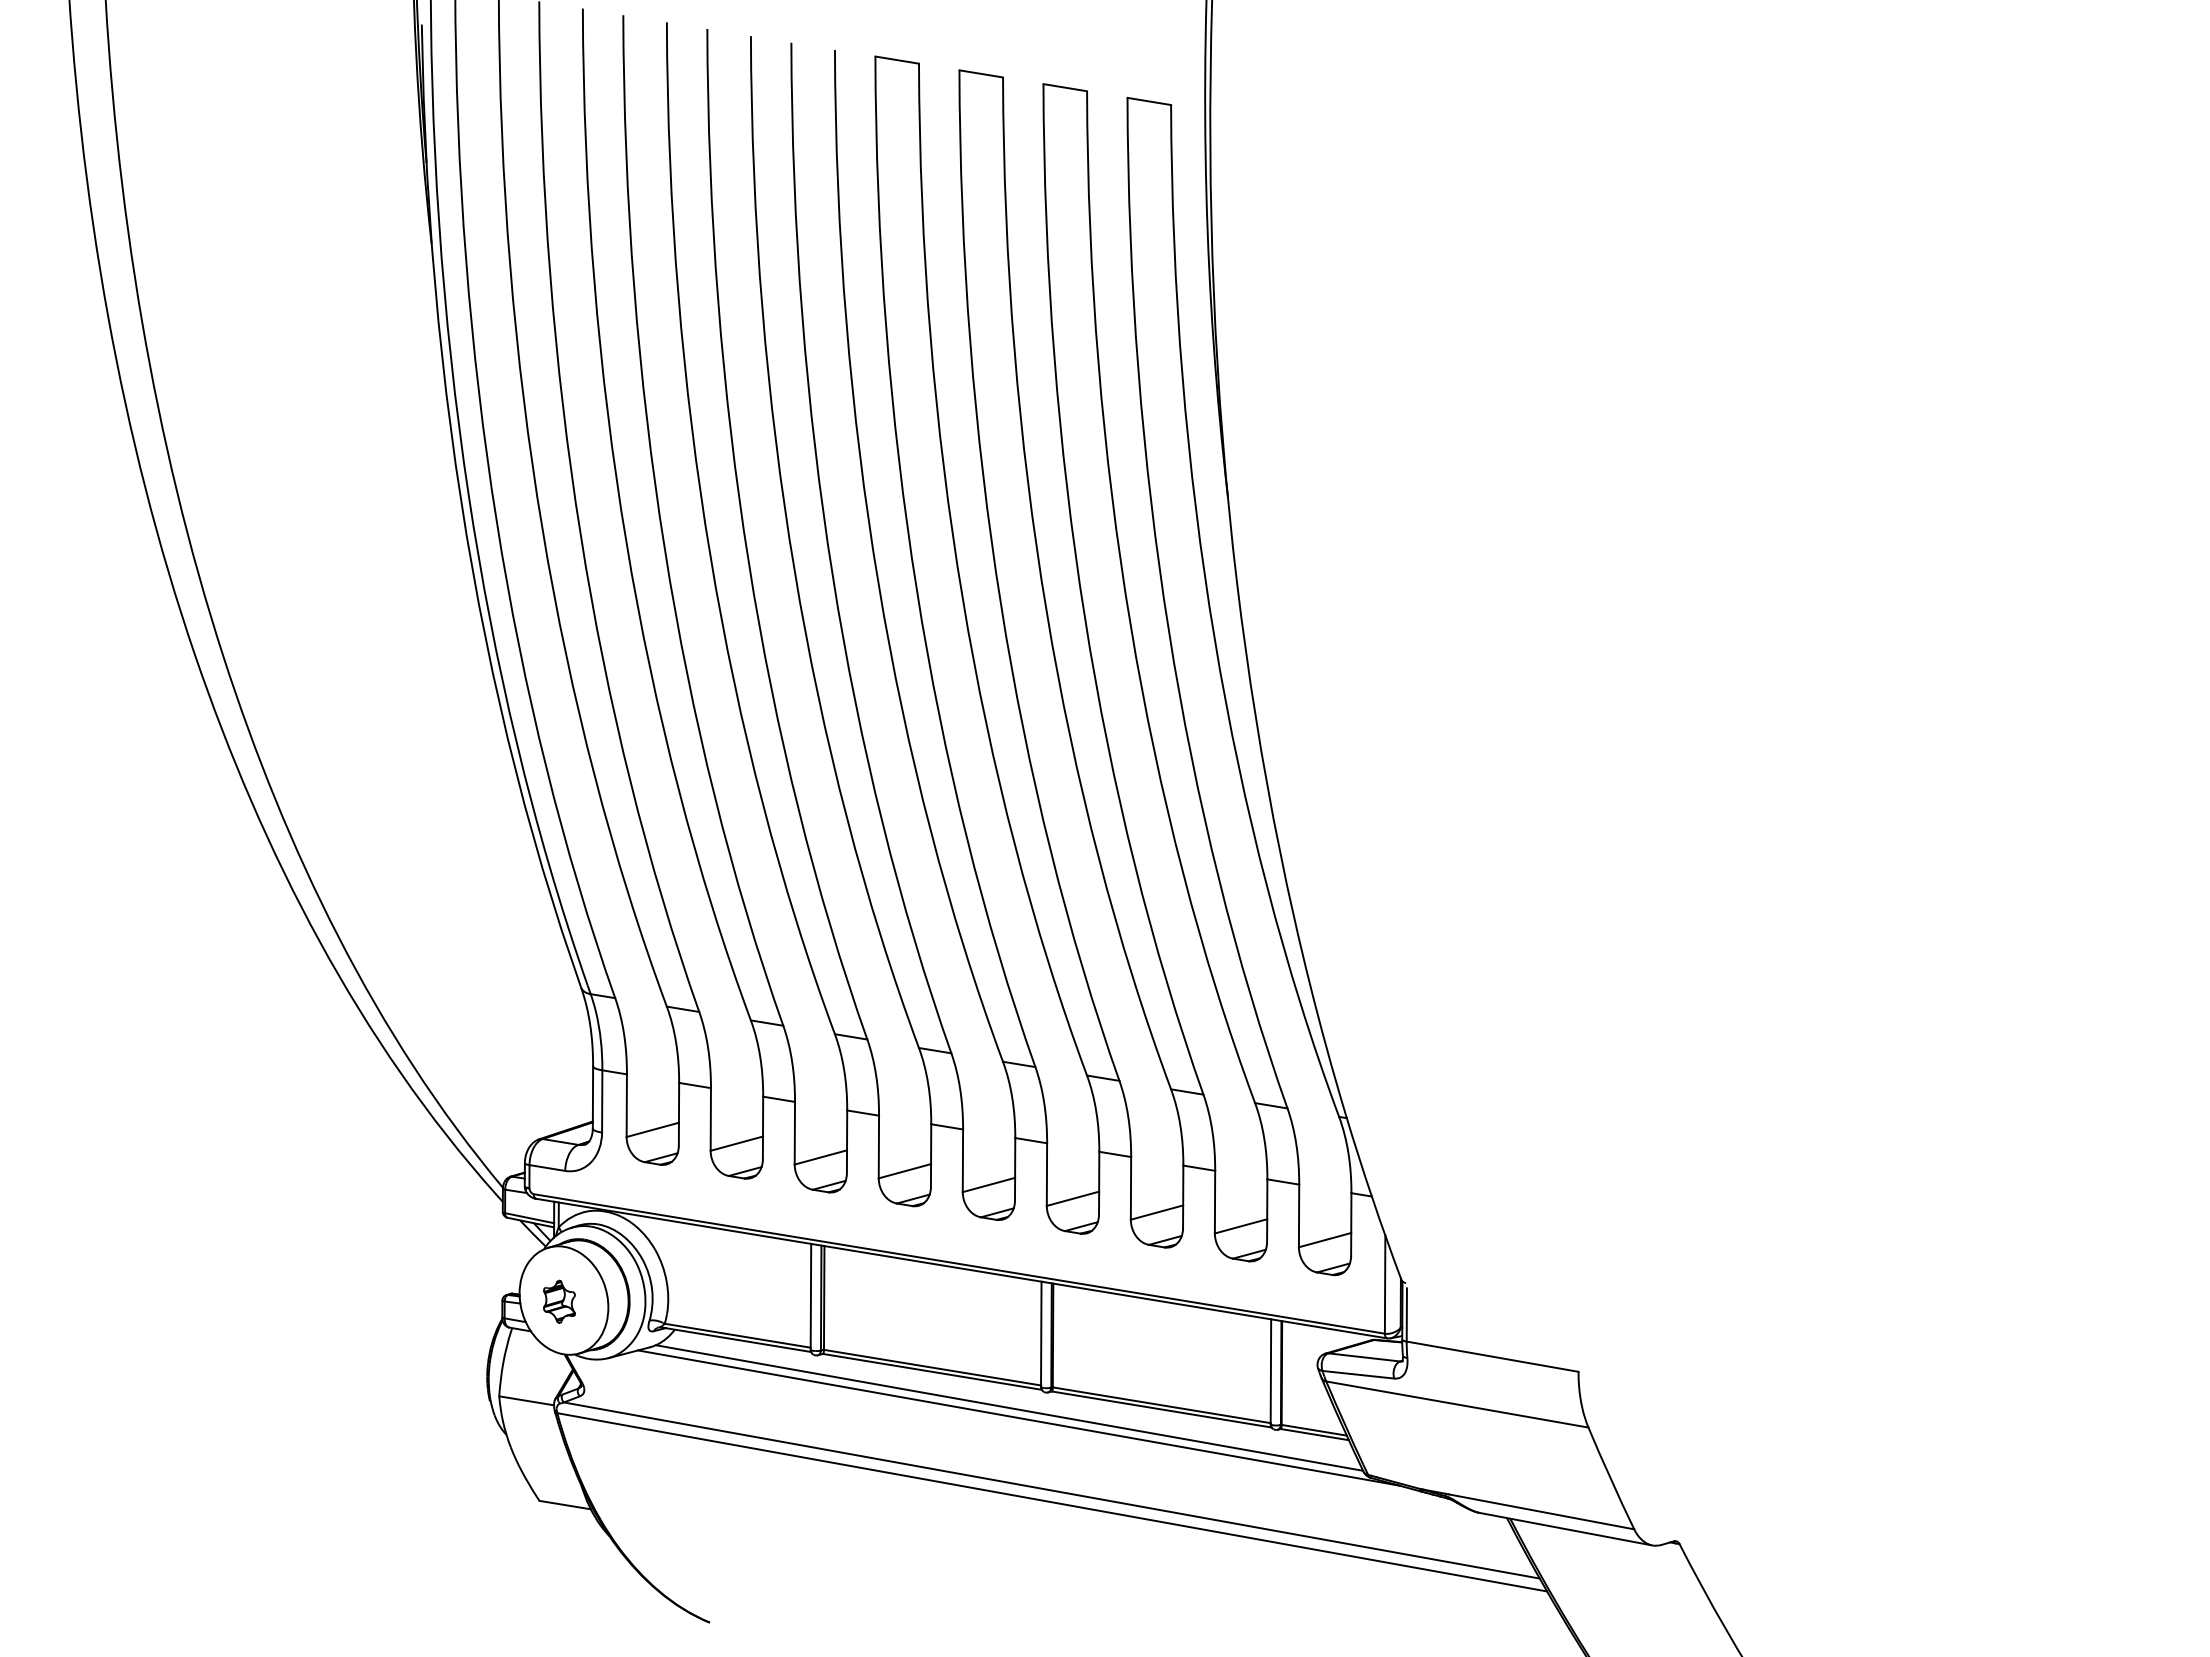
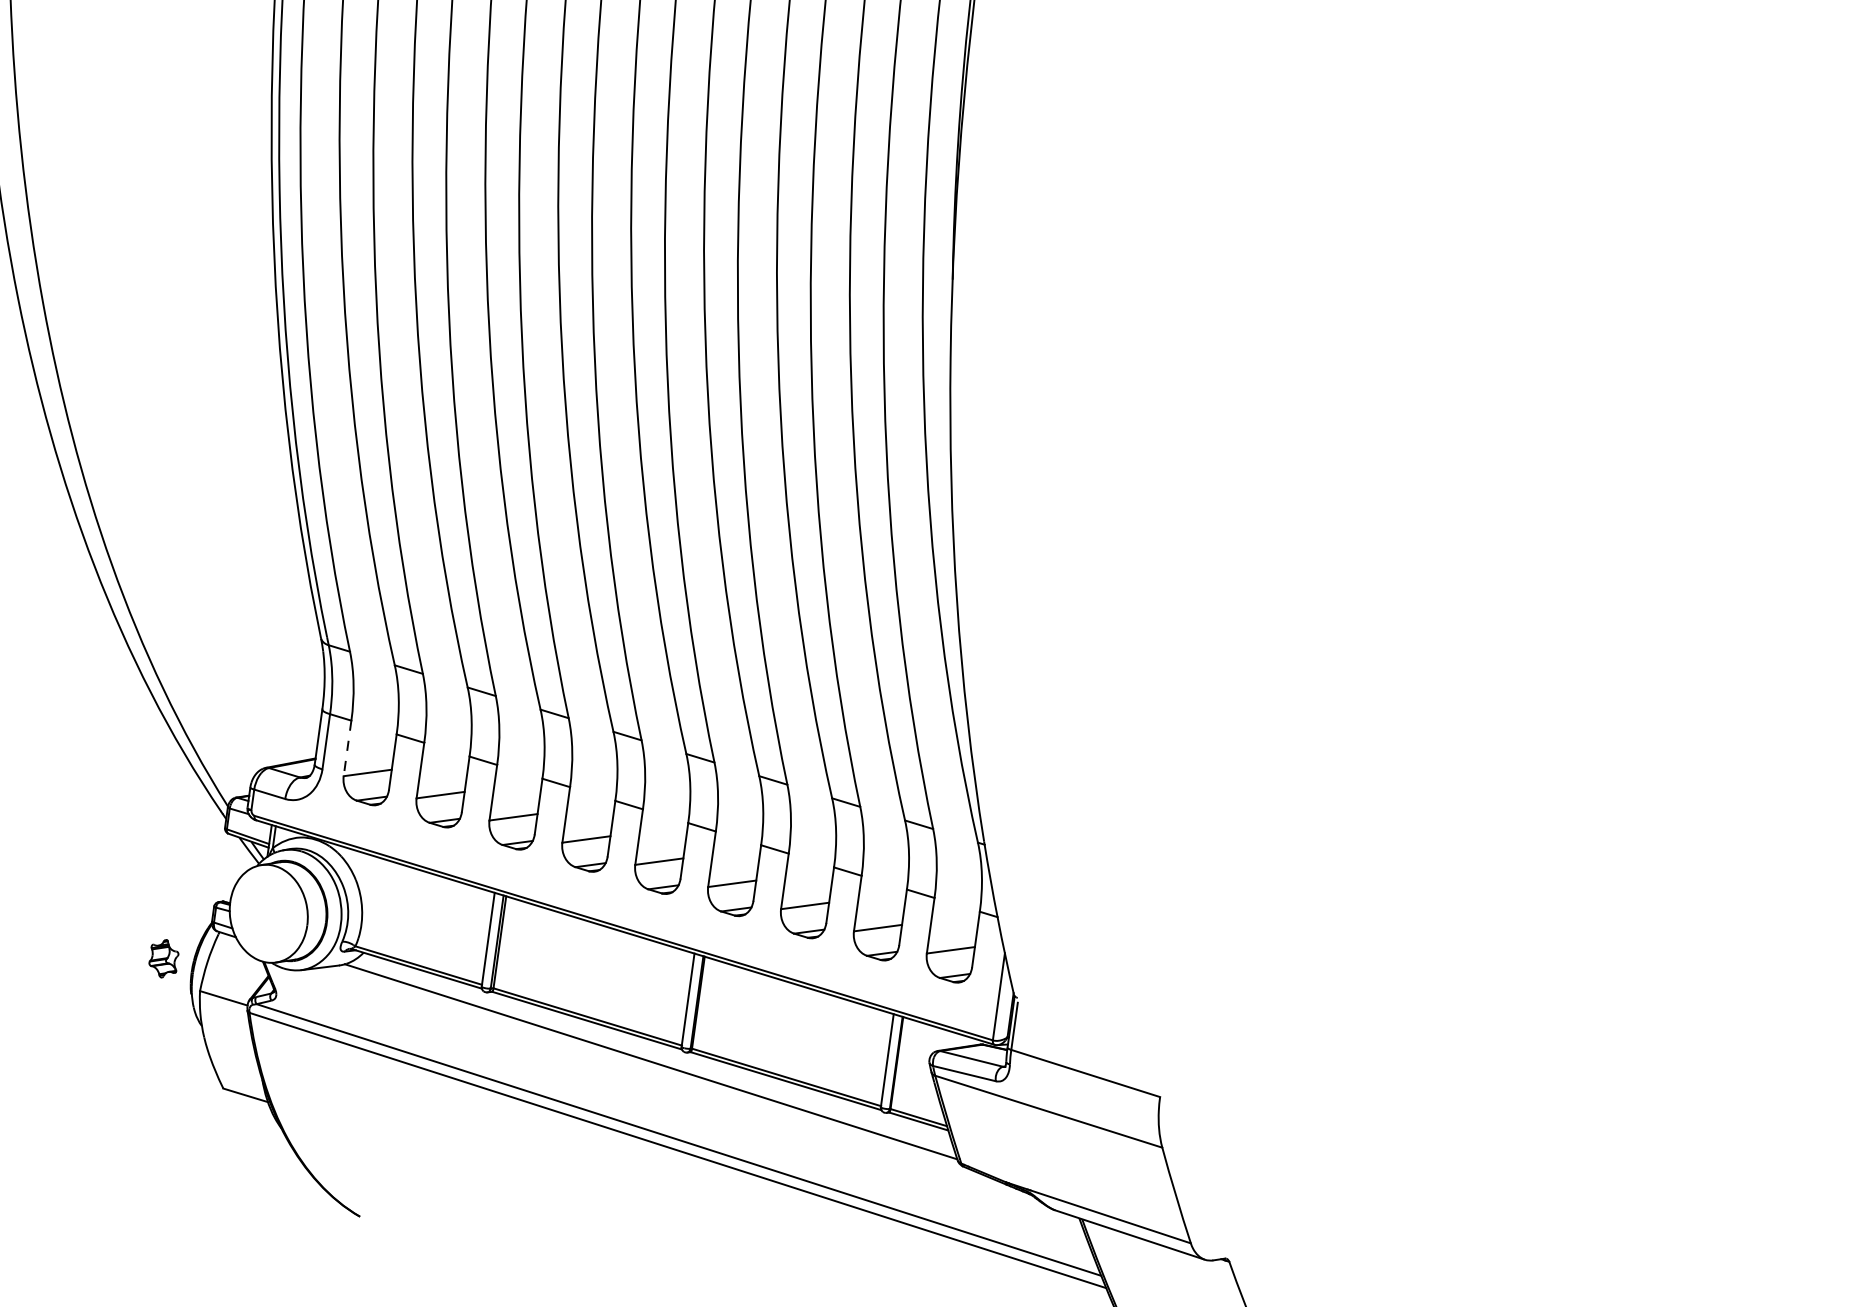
line: (626, 1106) -> (347, 749), solid -> dashed
part: (559, 1301) -> (164, 958), moved
line: (1018, 1417) -> (658, 1071), removed

